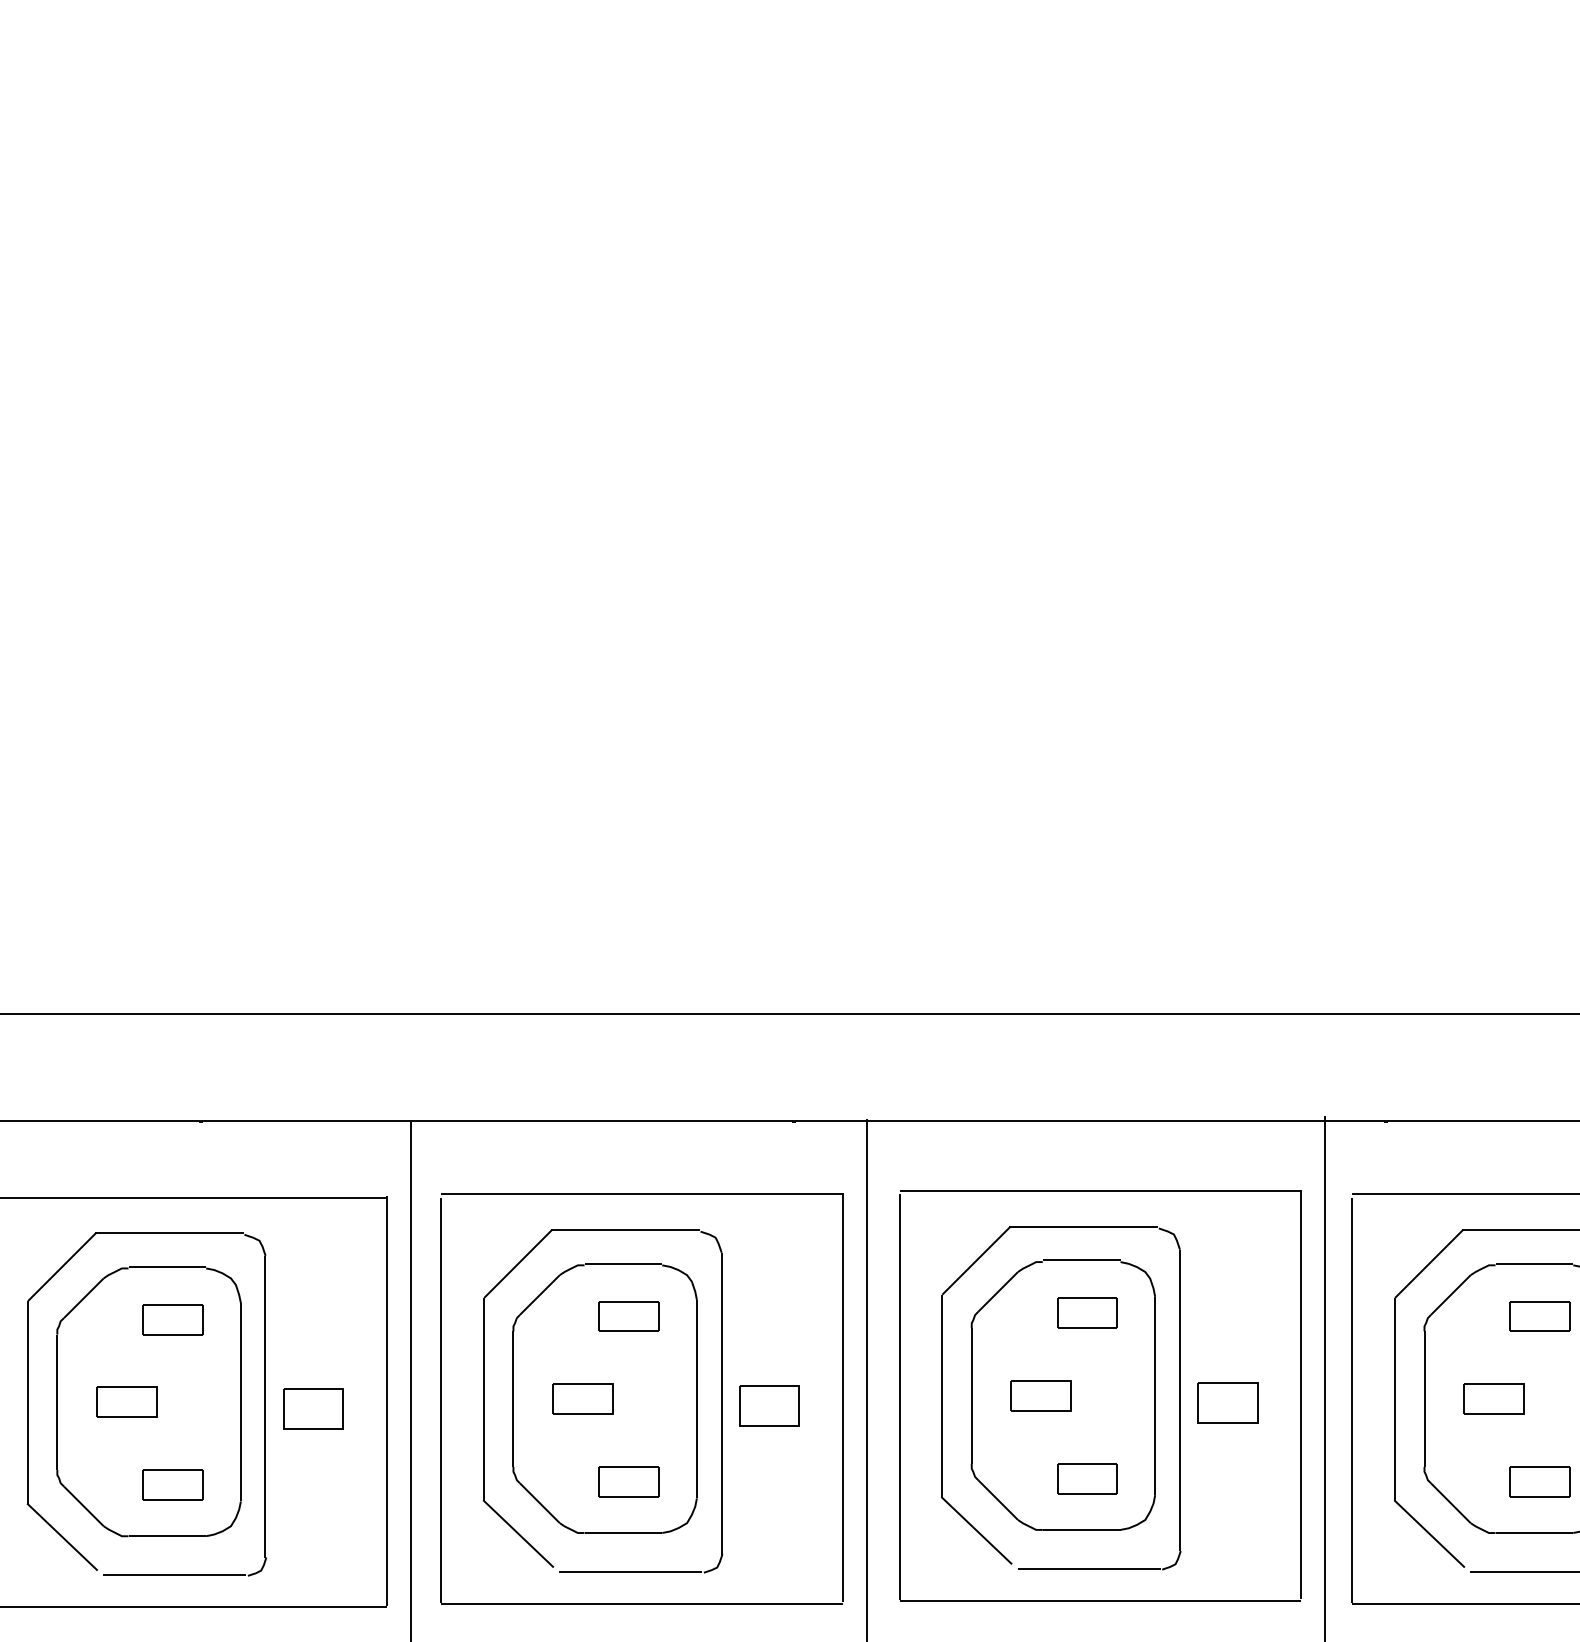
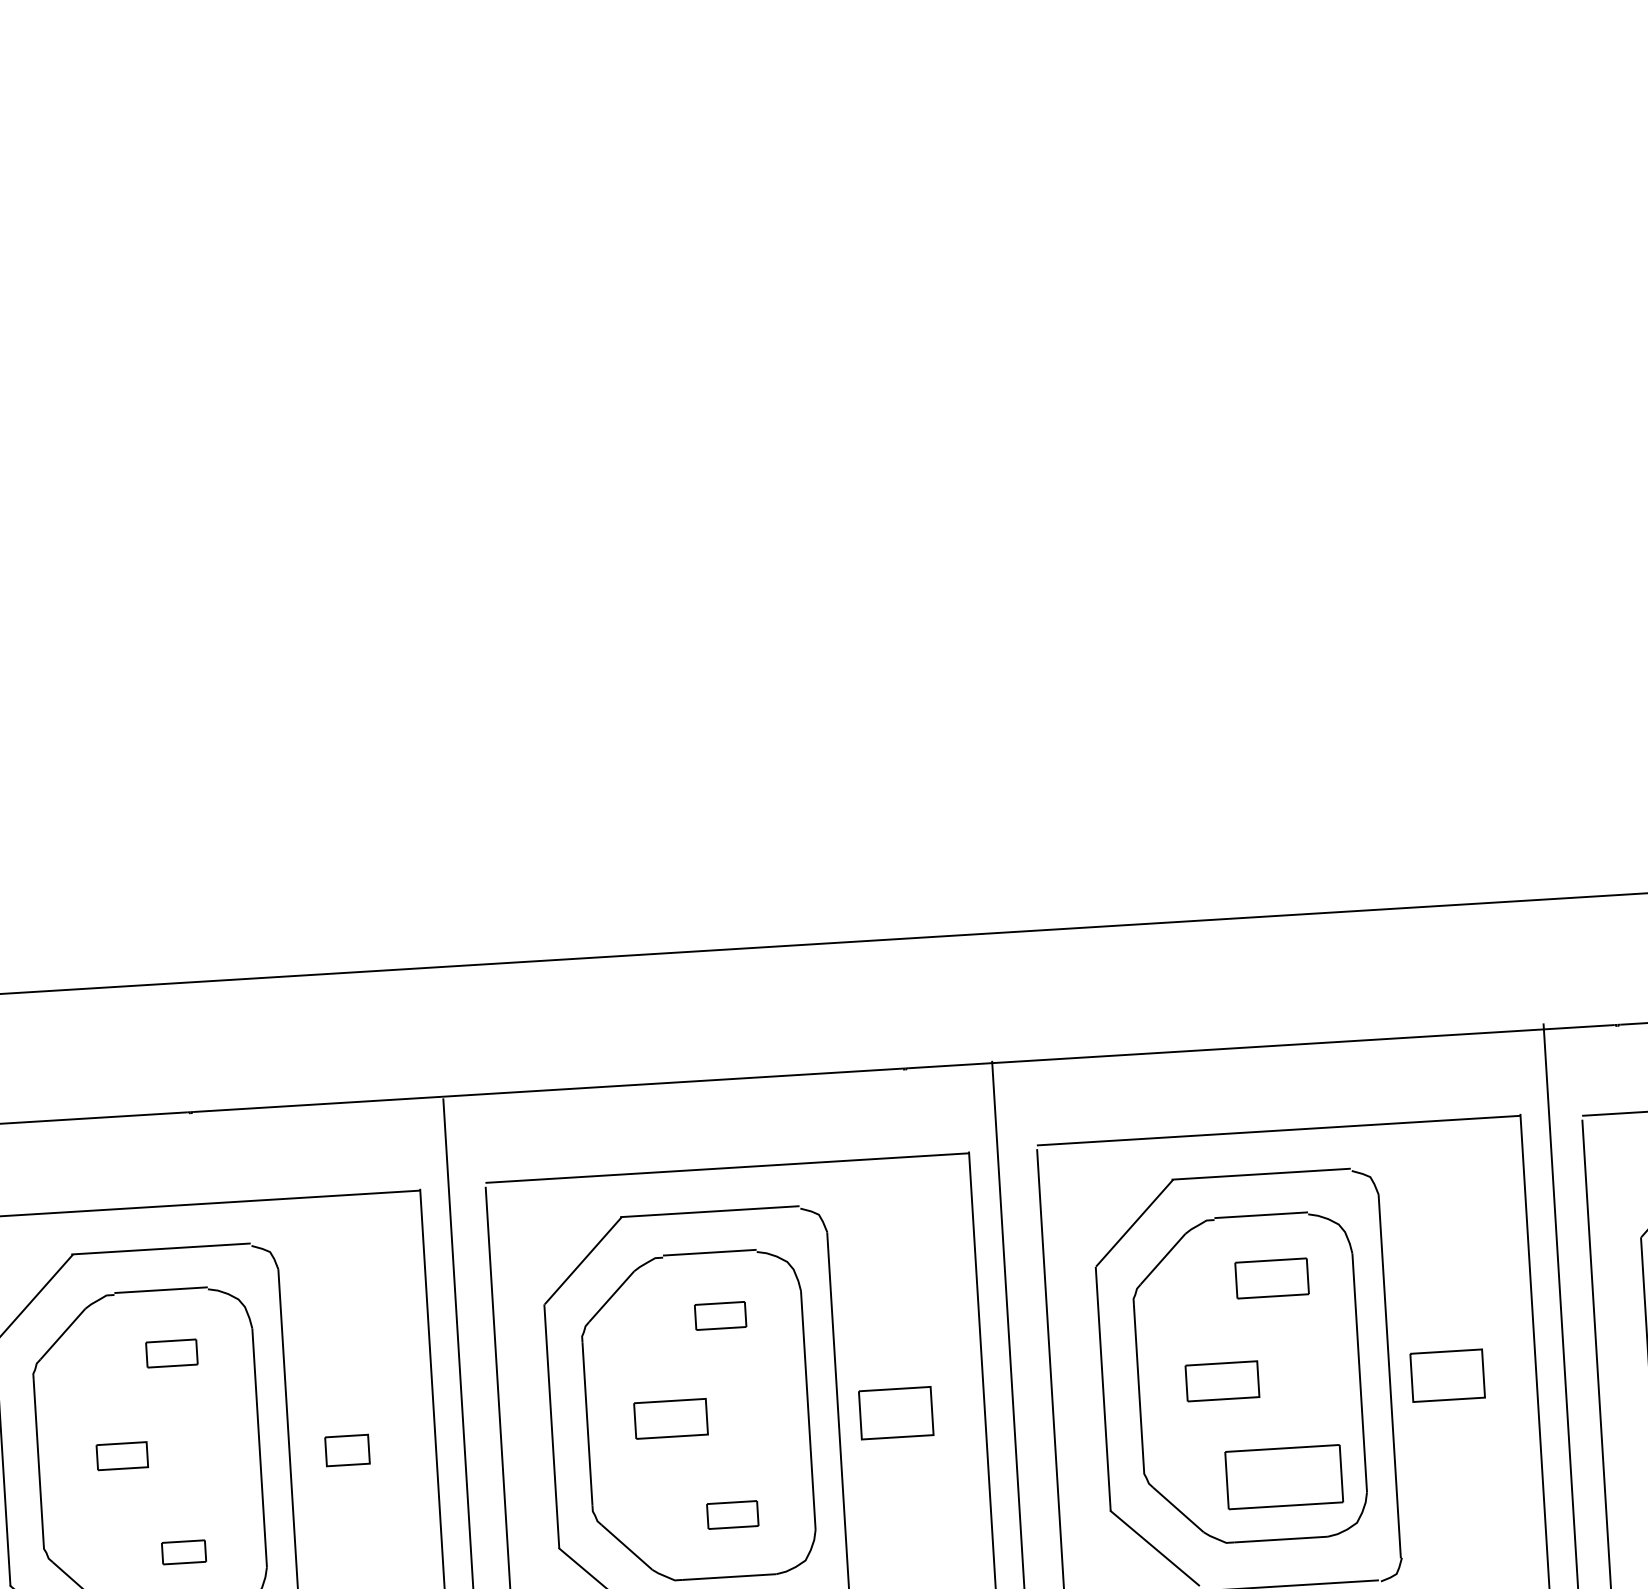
part: (628, 1316) -> (719, 1316), size x0.7
part: (172, 1319) -> (171, 1353), size x0.7
part: (126, 1401) -> (121, 1455), size x0.7
part: (313, 1408) -> (347, 1449), size x0.6
part: (1087, 1478) -> (1284, 1477), size x1.6
part: (628, 1481) -> (732, 1514), size x0.7
part: (172, 1484) -> (183, 1551), size x0.6

